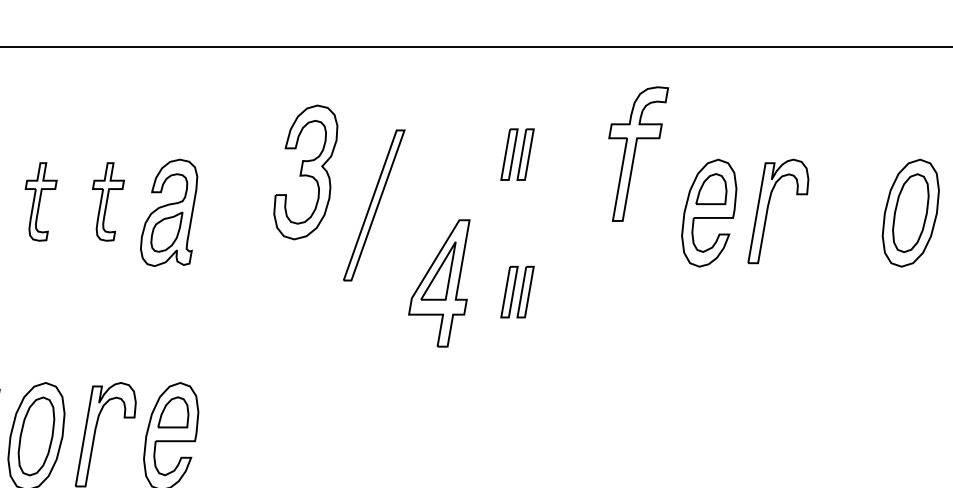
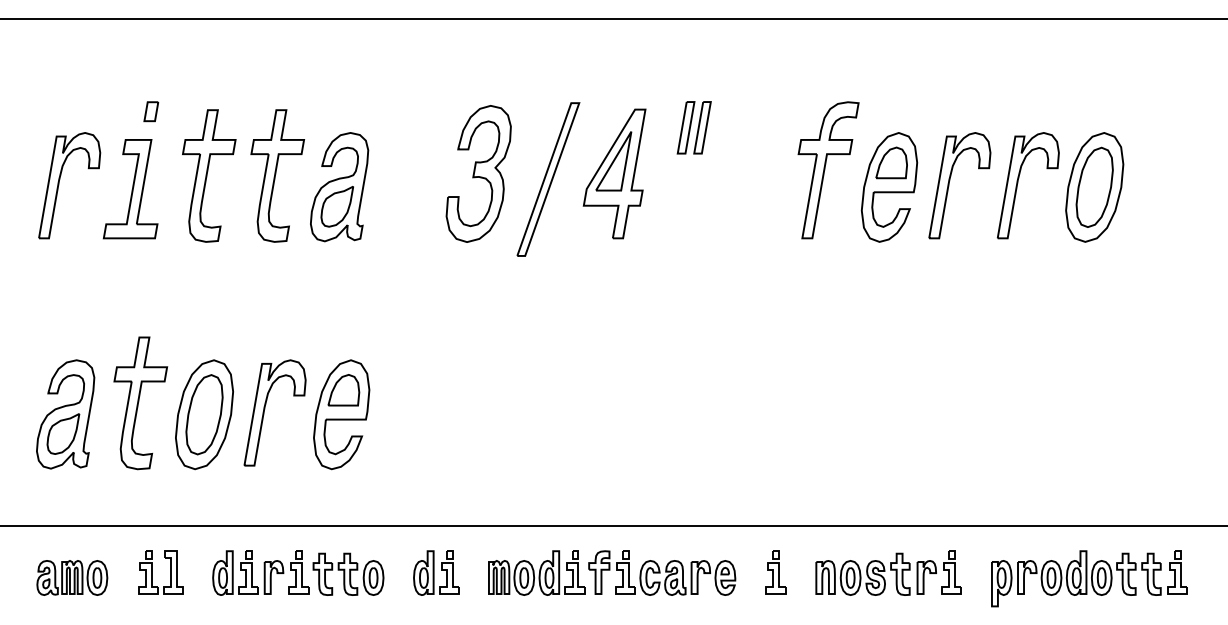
part: (638, 154) -> (828, 170), moved
part: (305, 172) -> (478, 173), moved
part: (41, 201) -> (209, 175), size x1.67
part: (108, 201) -> (277, 175), size x1.67
part: (835, 209) -> (1018, 183), added
part: (439, 282) -> (614, 173), moved
part: (516, 291) -> (693, 267), removed

